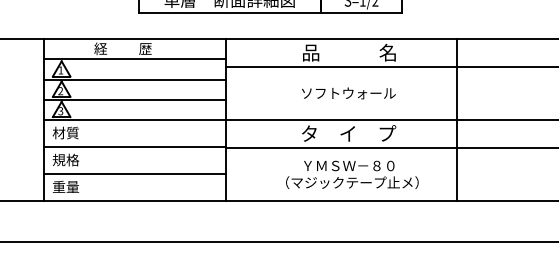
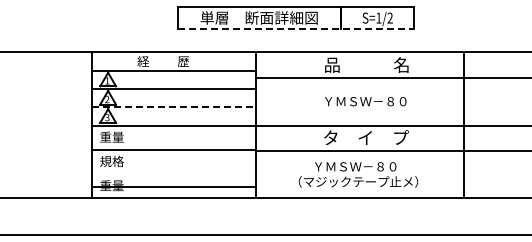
line: (271, 13) -> (296, 29), solid -> dashed
text: (349, 93) -> (366, 101), ソフトウォール -> ＹＭＳＷ－８０
line: (135, 100) -> (174, 107), solid -> dashed
text: (65, 132) -> (111, 136), 材質 -> 重量
line: (135, 174) -> (174, 187), moved
text: (352, 174) -> (358, 174), moved

